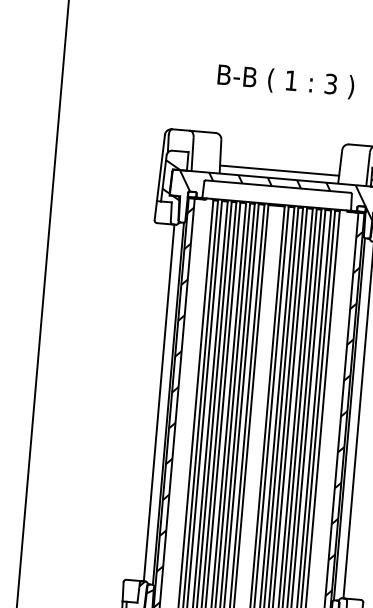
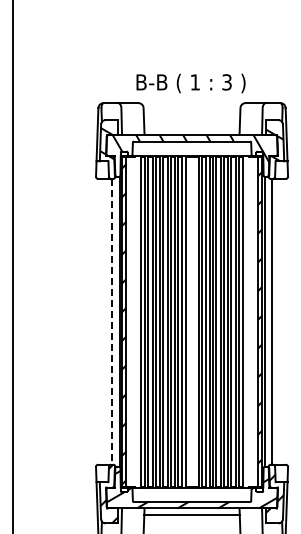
text: (285, 81) -> (190, 83), moved
line: (278, 170) -> (191, 128), removed
line: (159, 402) -> (112, 321), solid -> dashed

